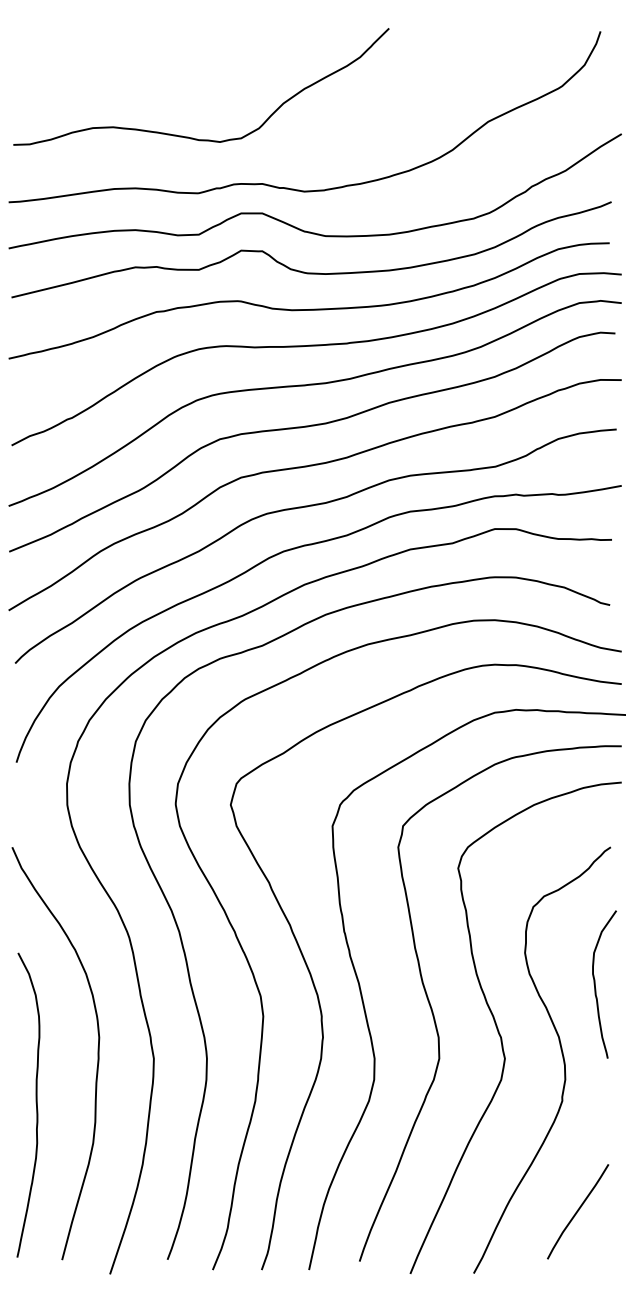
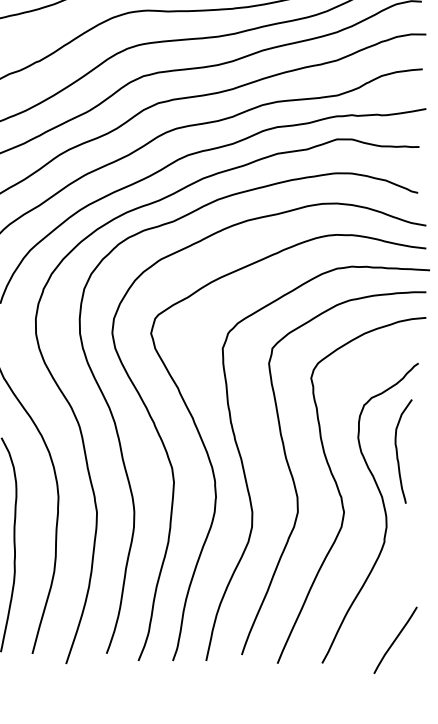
curve: (596, 988) -> (398, 454), moved
curve: (578, 1211) -> (395, 640), moved

